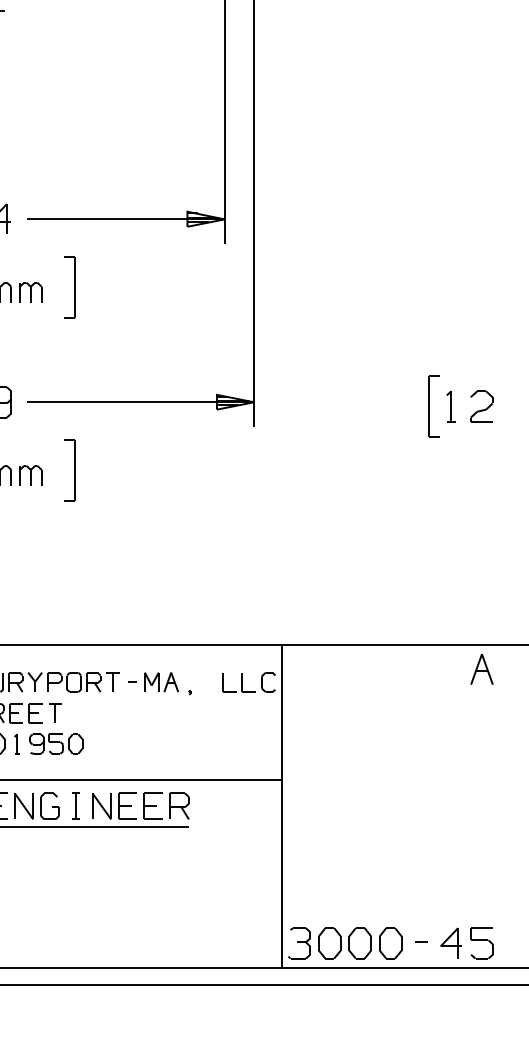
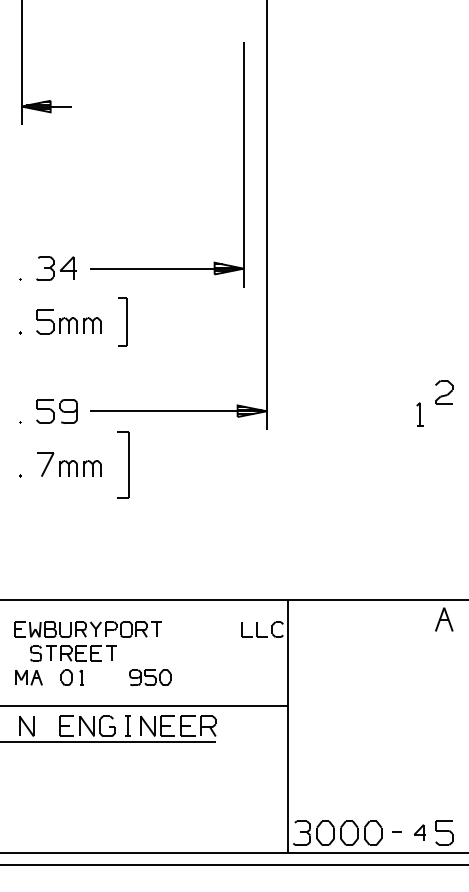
part: (433, 406) -> (406, 414), removed
part: (482, 406) -> (444, 392), moved
part: (69, 470) -> (122, 464), size x1.4
part: (160, 683) -> (193, 630), removed
part: (56, 743) -> (150, 677), moved
part: (450, 942) -> (419, 832), size x0.7

